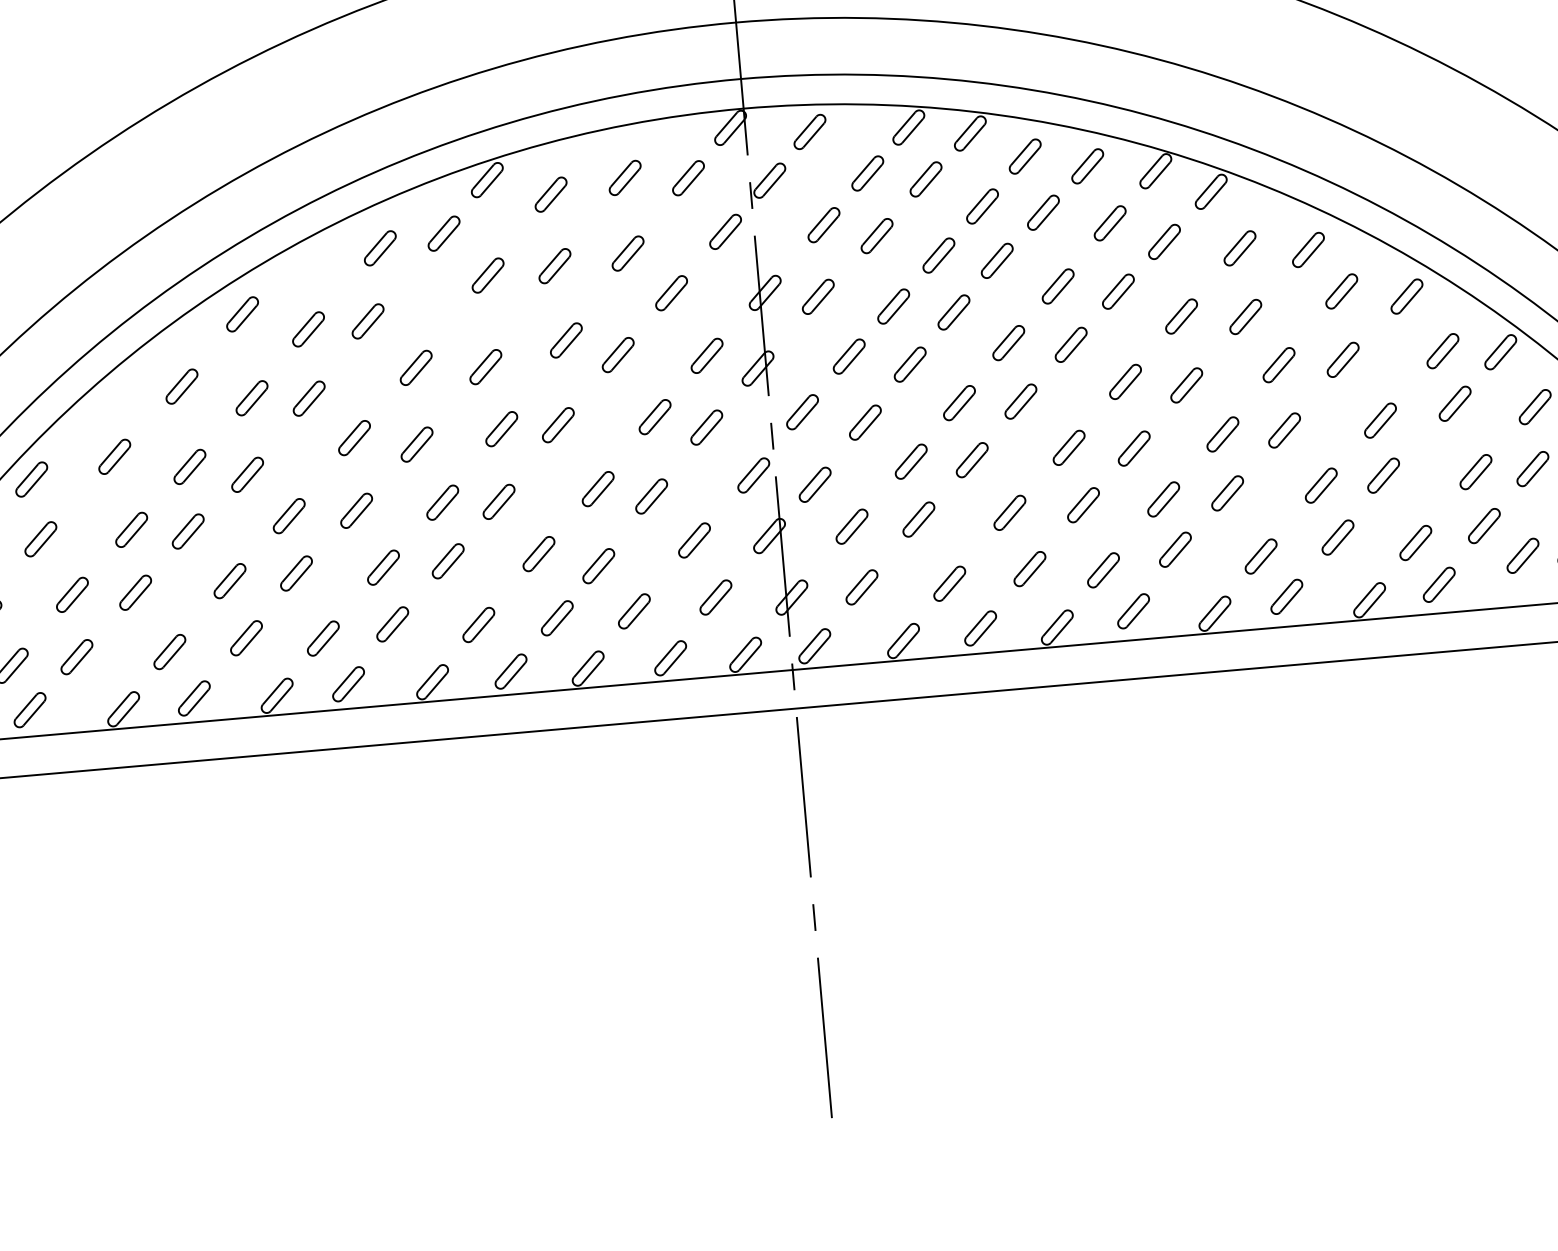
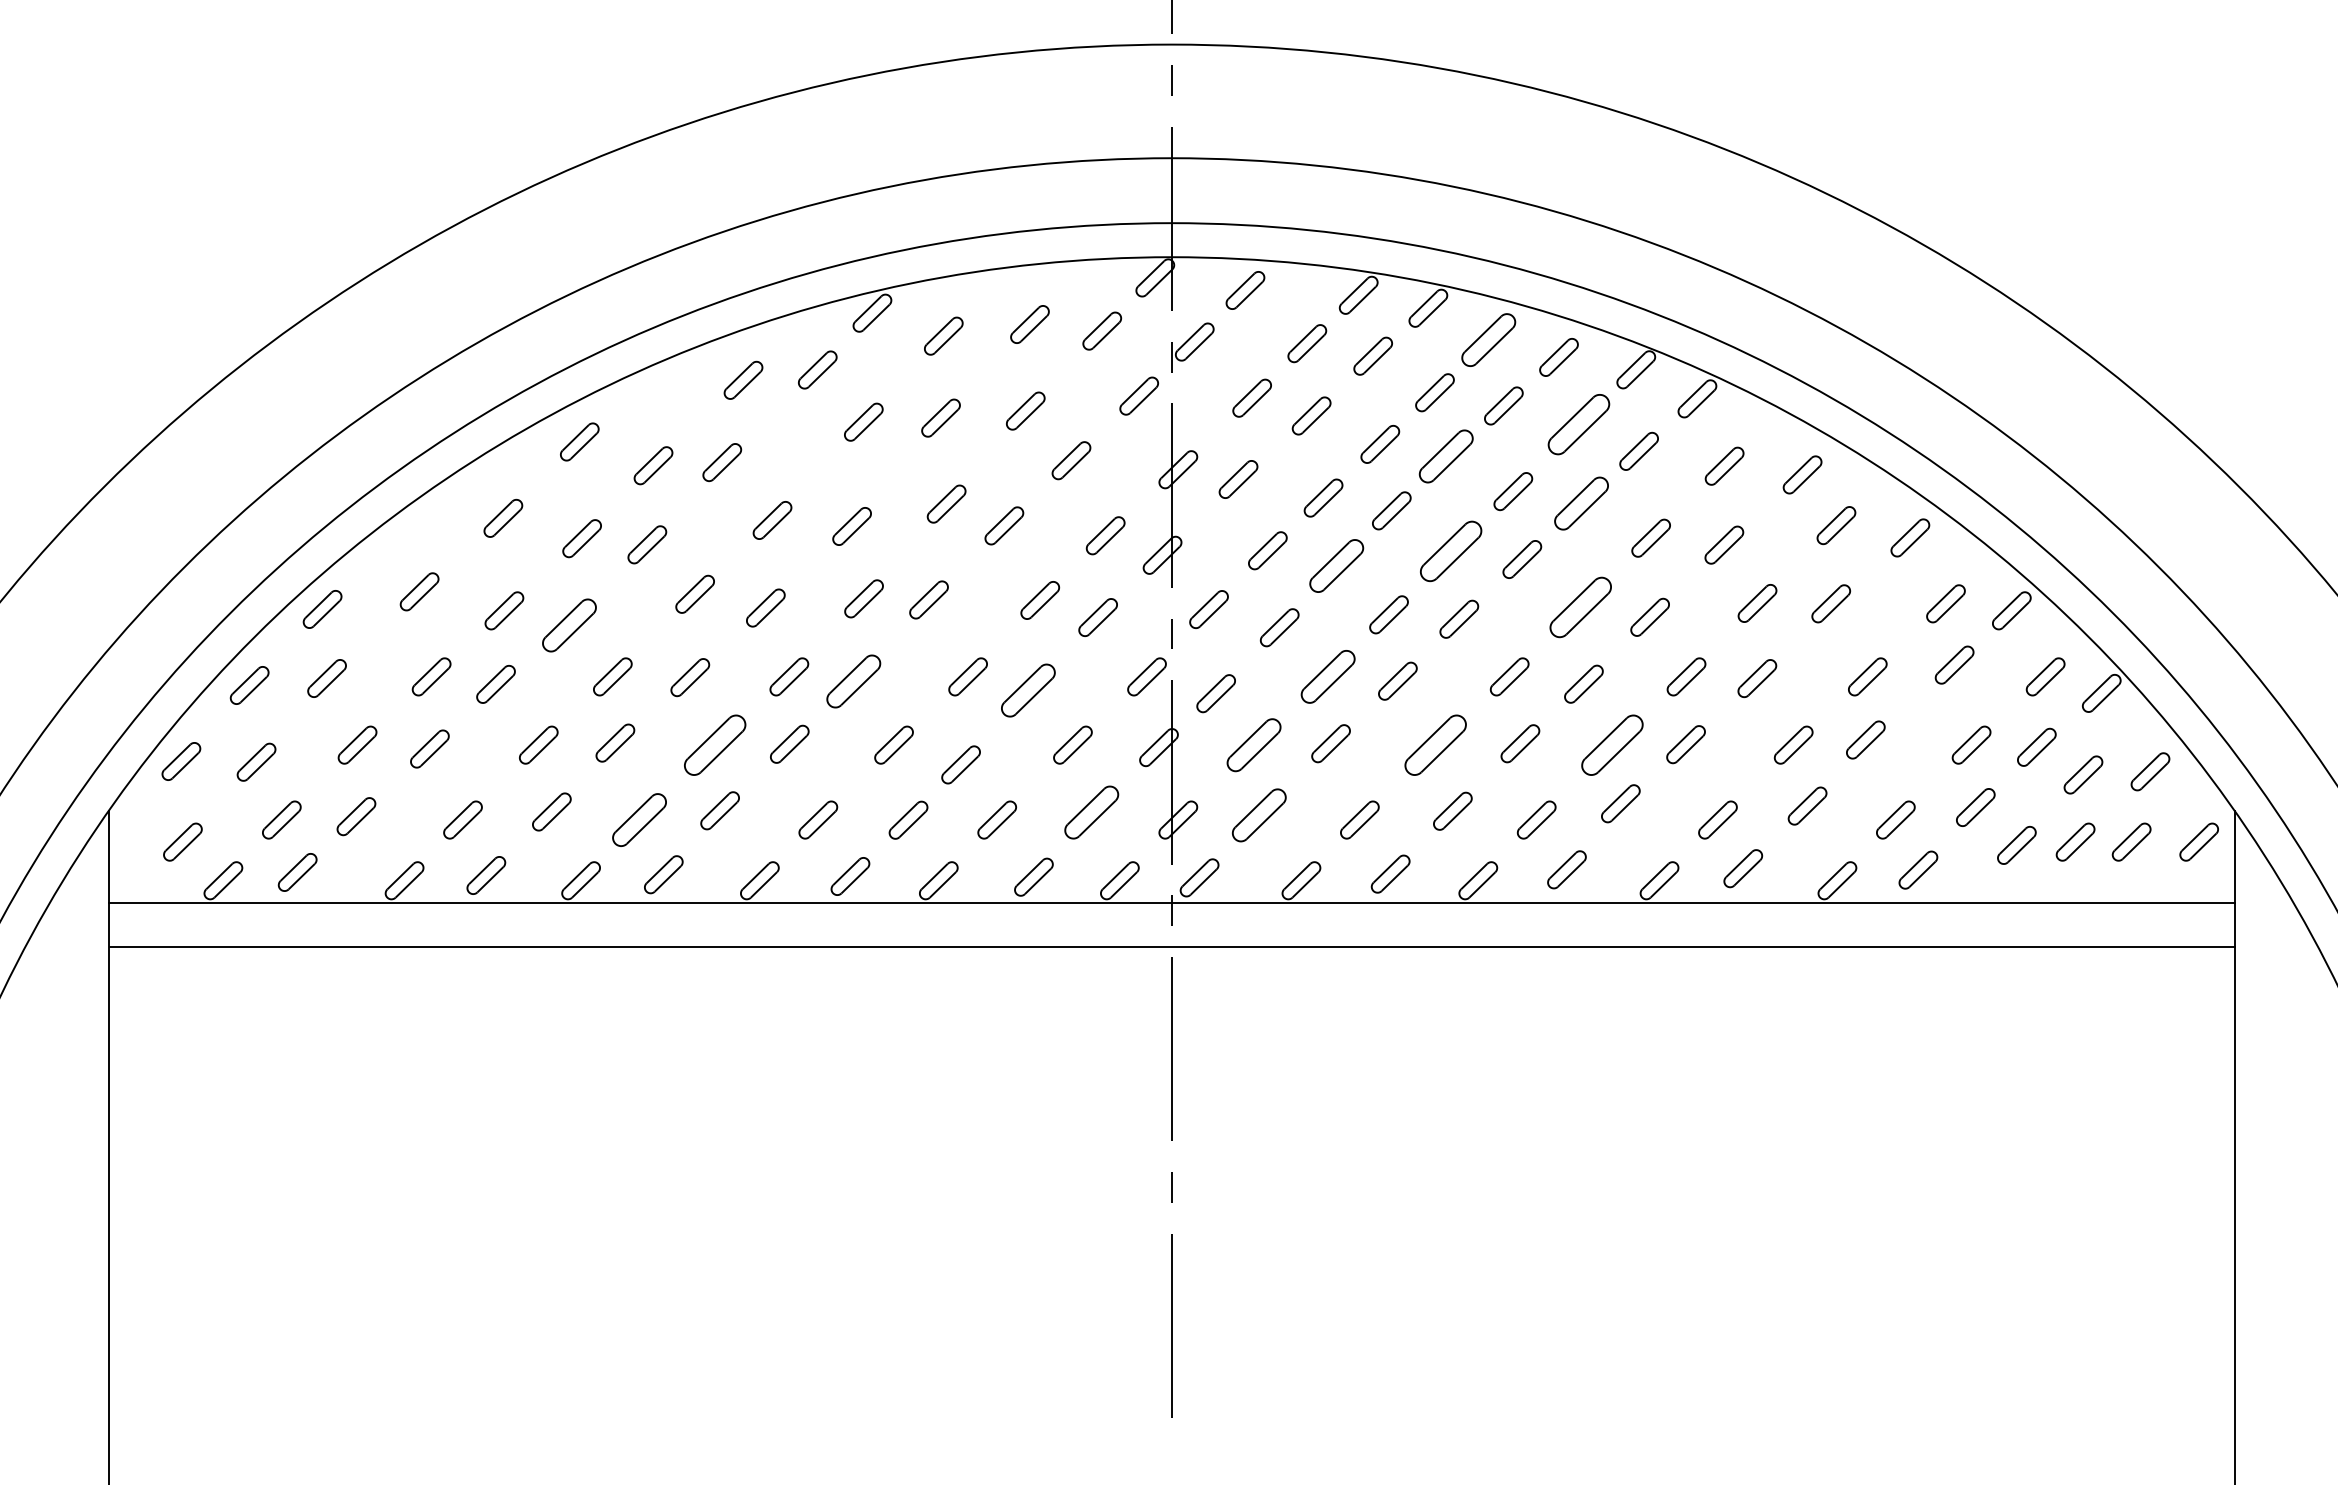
part: (1025, 156) -> (1488, 339), size x1.4
part: (1109, 223) -> (1578, 424), size x1.6
part: (997, 260) -> (1446, 455), size x1.4
part: (1118, 291) -> (1581, 503), size x1.4
part: (1008, 342) -> (1451, 550), size x1.6
part: (910, 364) -> (1336, 565), size x1.4
part: (1125, 381) -> (1580, 606), size x1.6
part: (910, 461) -> (1327, 676), size x1.4
part: (247, 474) -> (569, 625), size x1.4
part: (651, 496) -> (1028, 690), size x1.4
part: (1163, 498) -> (1612, 744), size x1.6
part: (498, 501) -> (853, 681), size x1.4
part: (1009, 512) -> (1435, 744), size x1.6
part: (851, 526) -> (1253, 744), size x1.4
part: (383, 567) -> (715, 744), size x1.6
part: (862, 587) -> (1259, 815), size x1.4
part: (715, 596) -> (1091, 811), size x1.4
part: (323, 638) -> (639, 819), size x1.4

